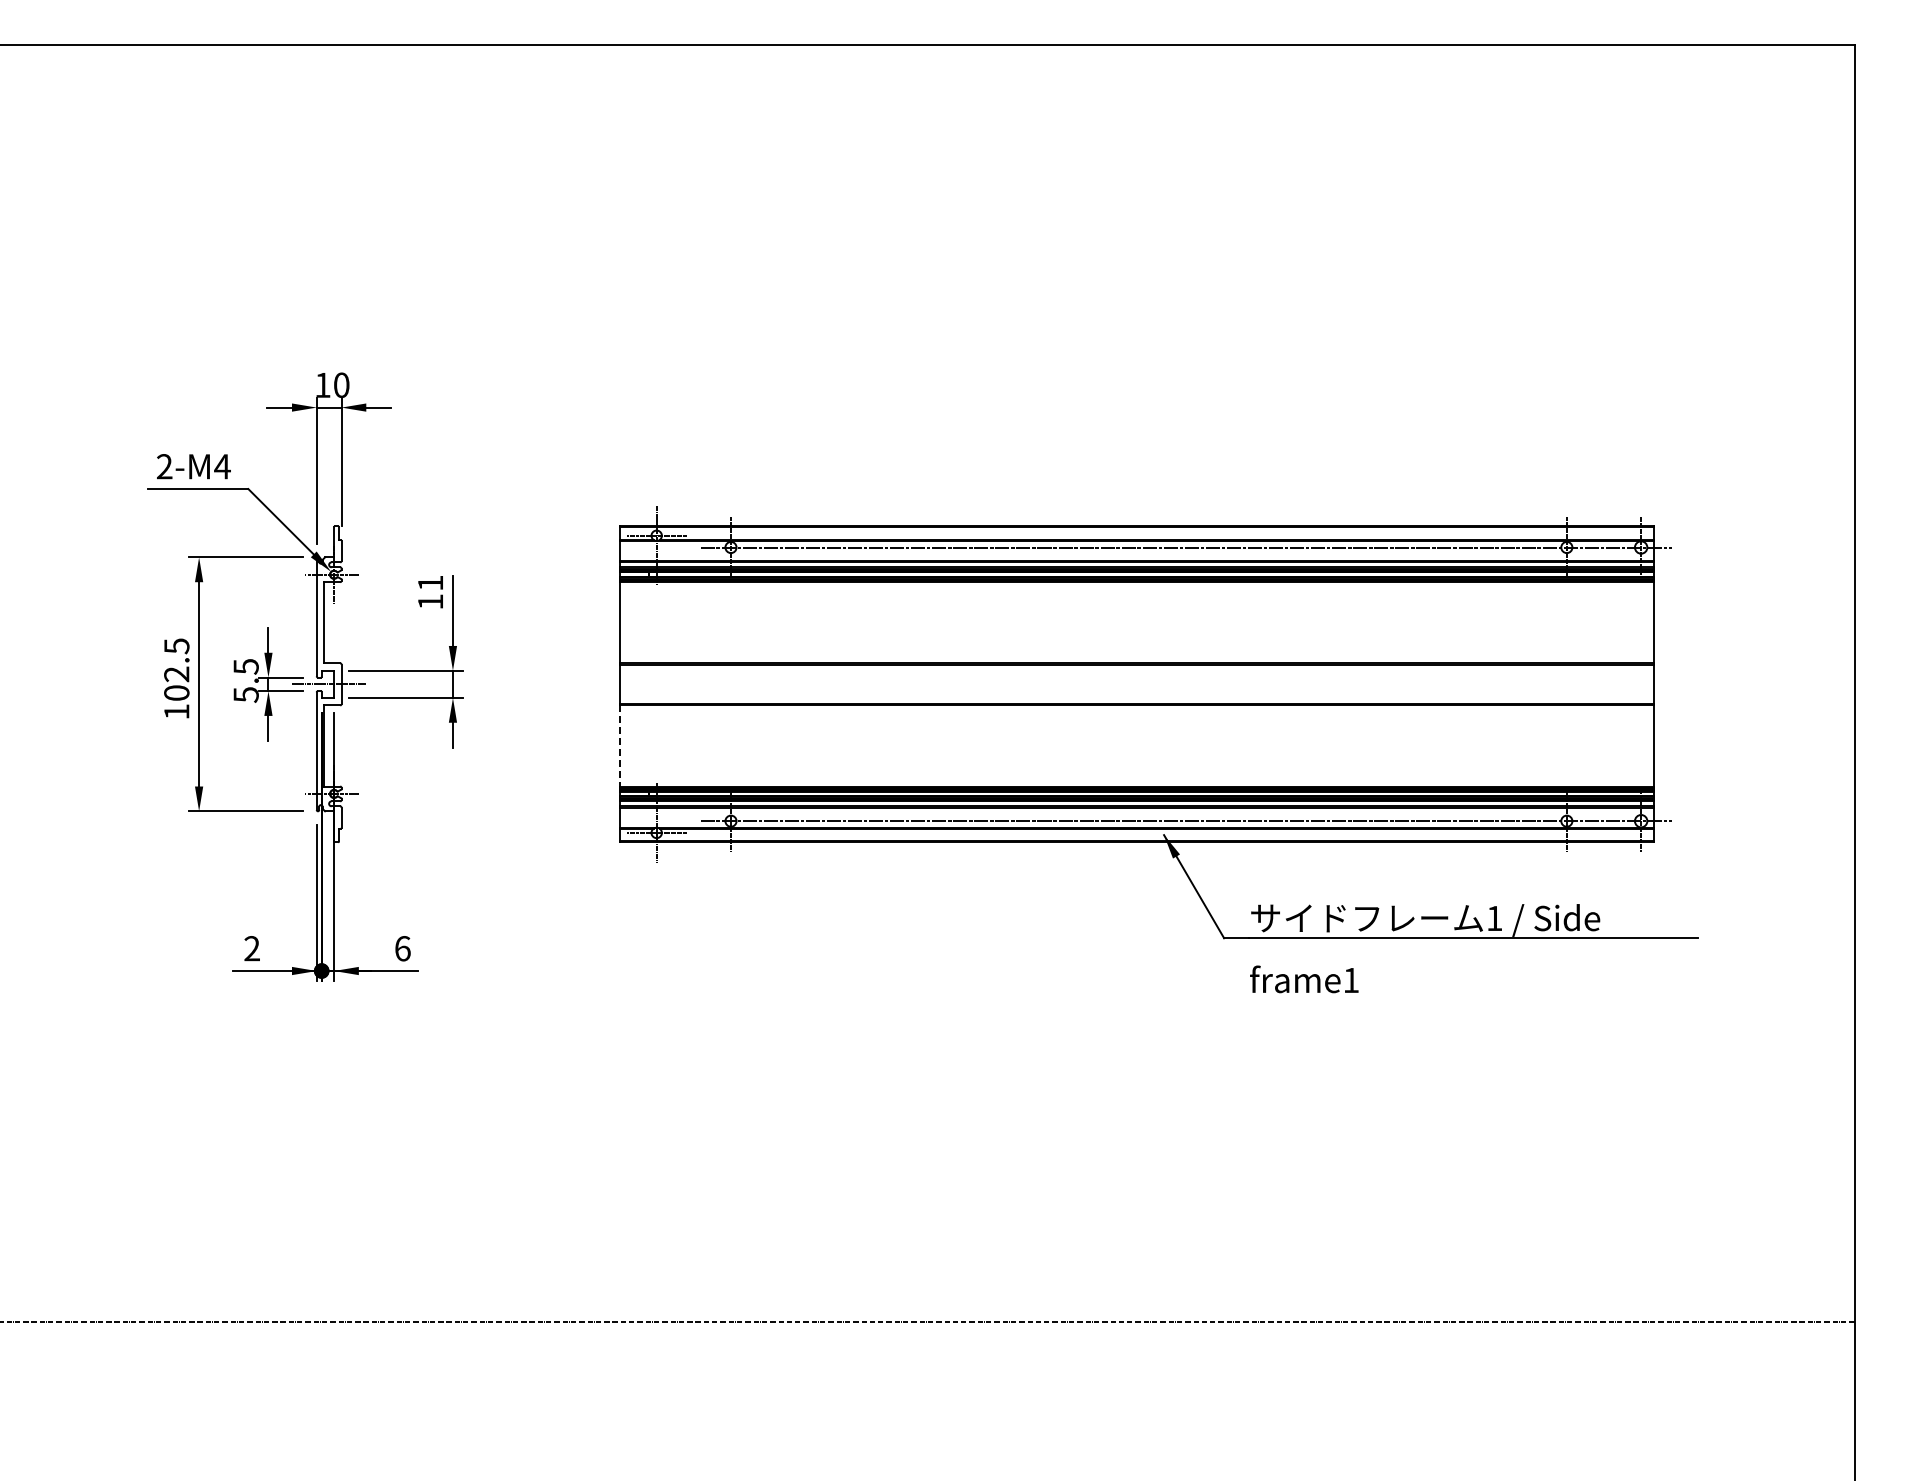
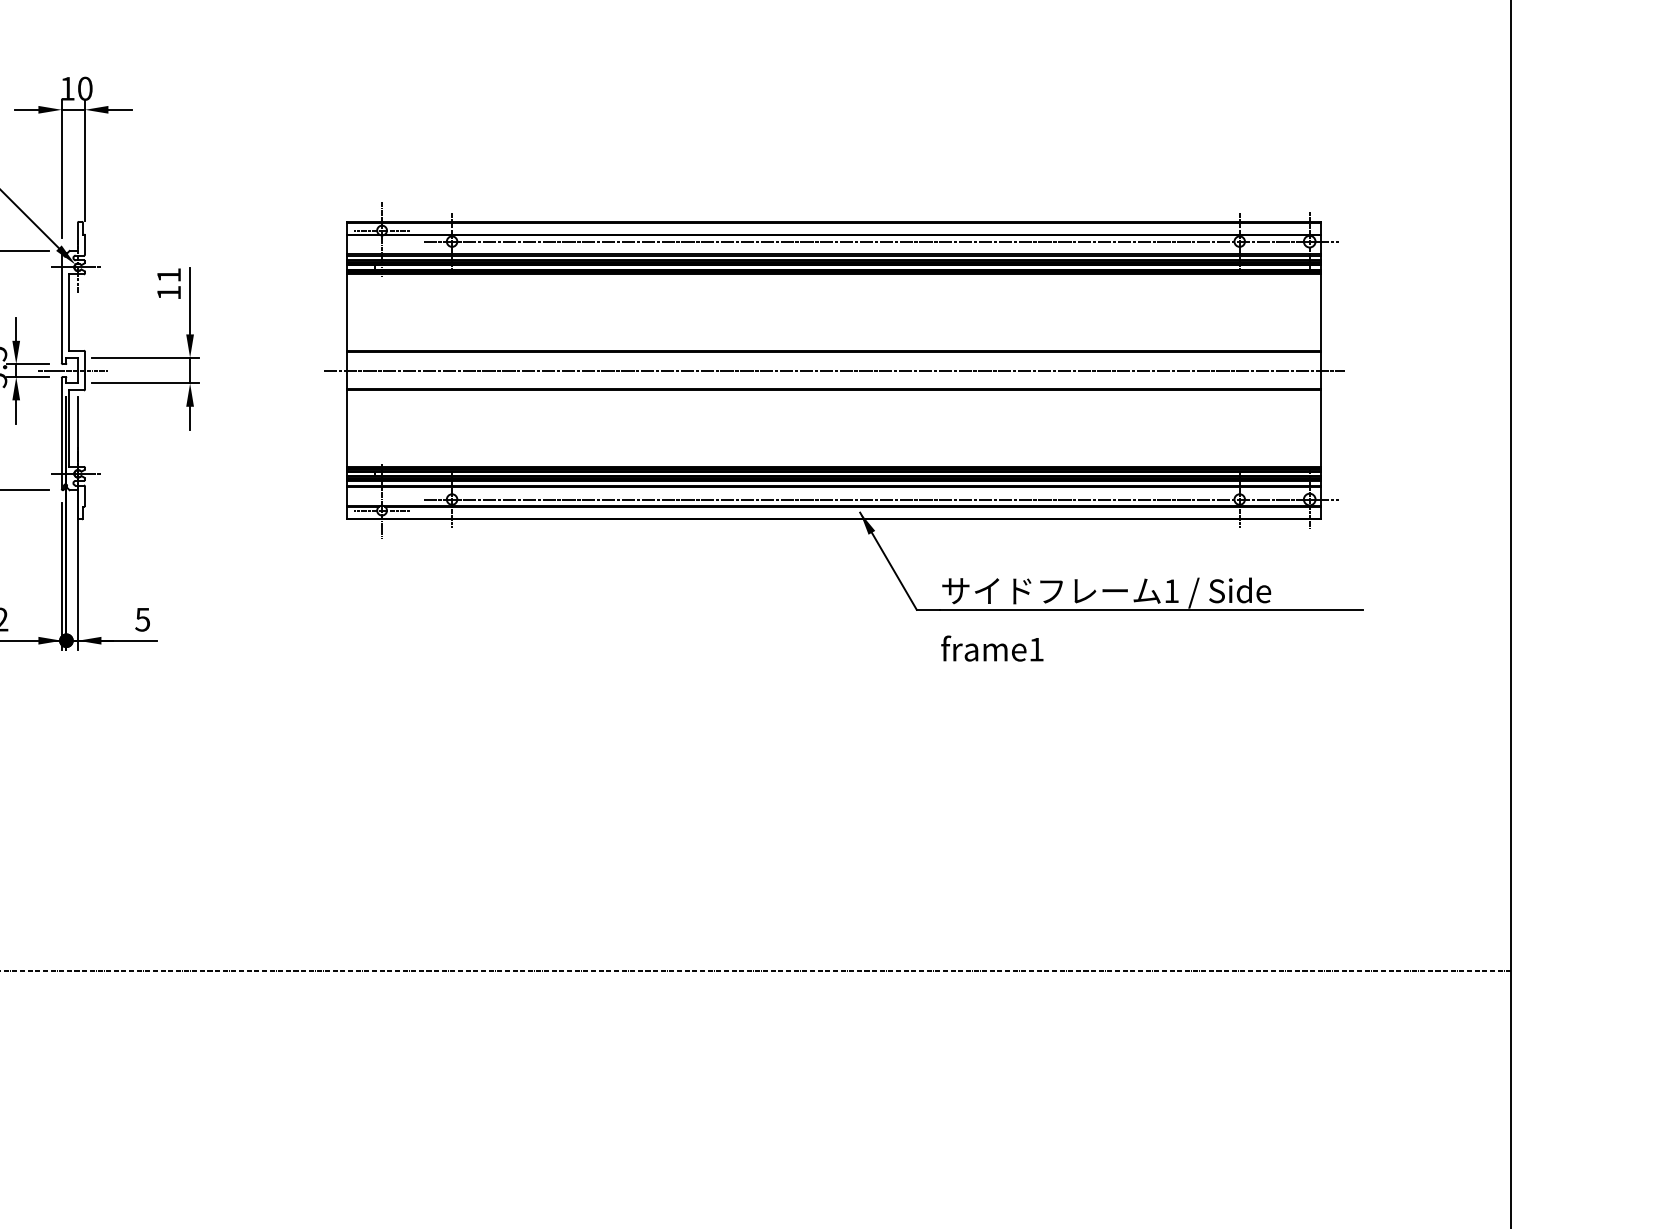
line: (1136, 684) -> (834, 370), added
line: (619, 745) -> (347, 428), dashed -> solid
text: (402, 948) -> (142, 619), 6 -> 5

